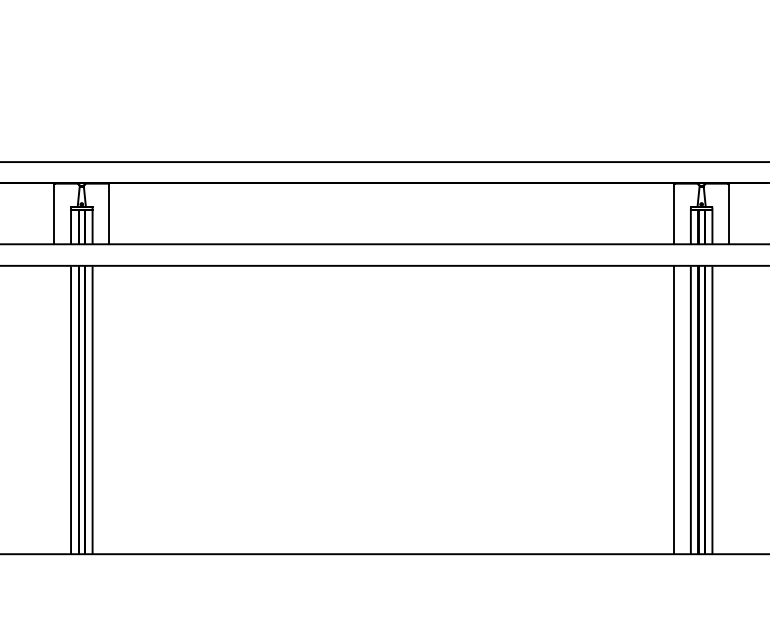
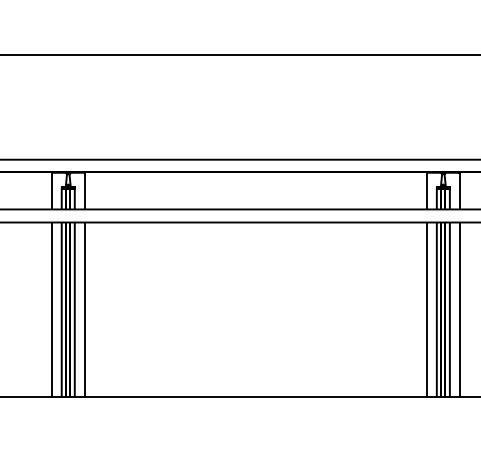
line: (54, 409) -> (51, 309), added
line: (108, 409) -> (84, 309), added
line: (728, 409) -> (459, 309), added

